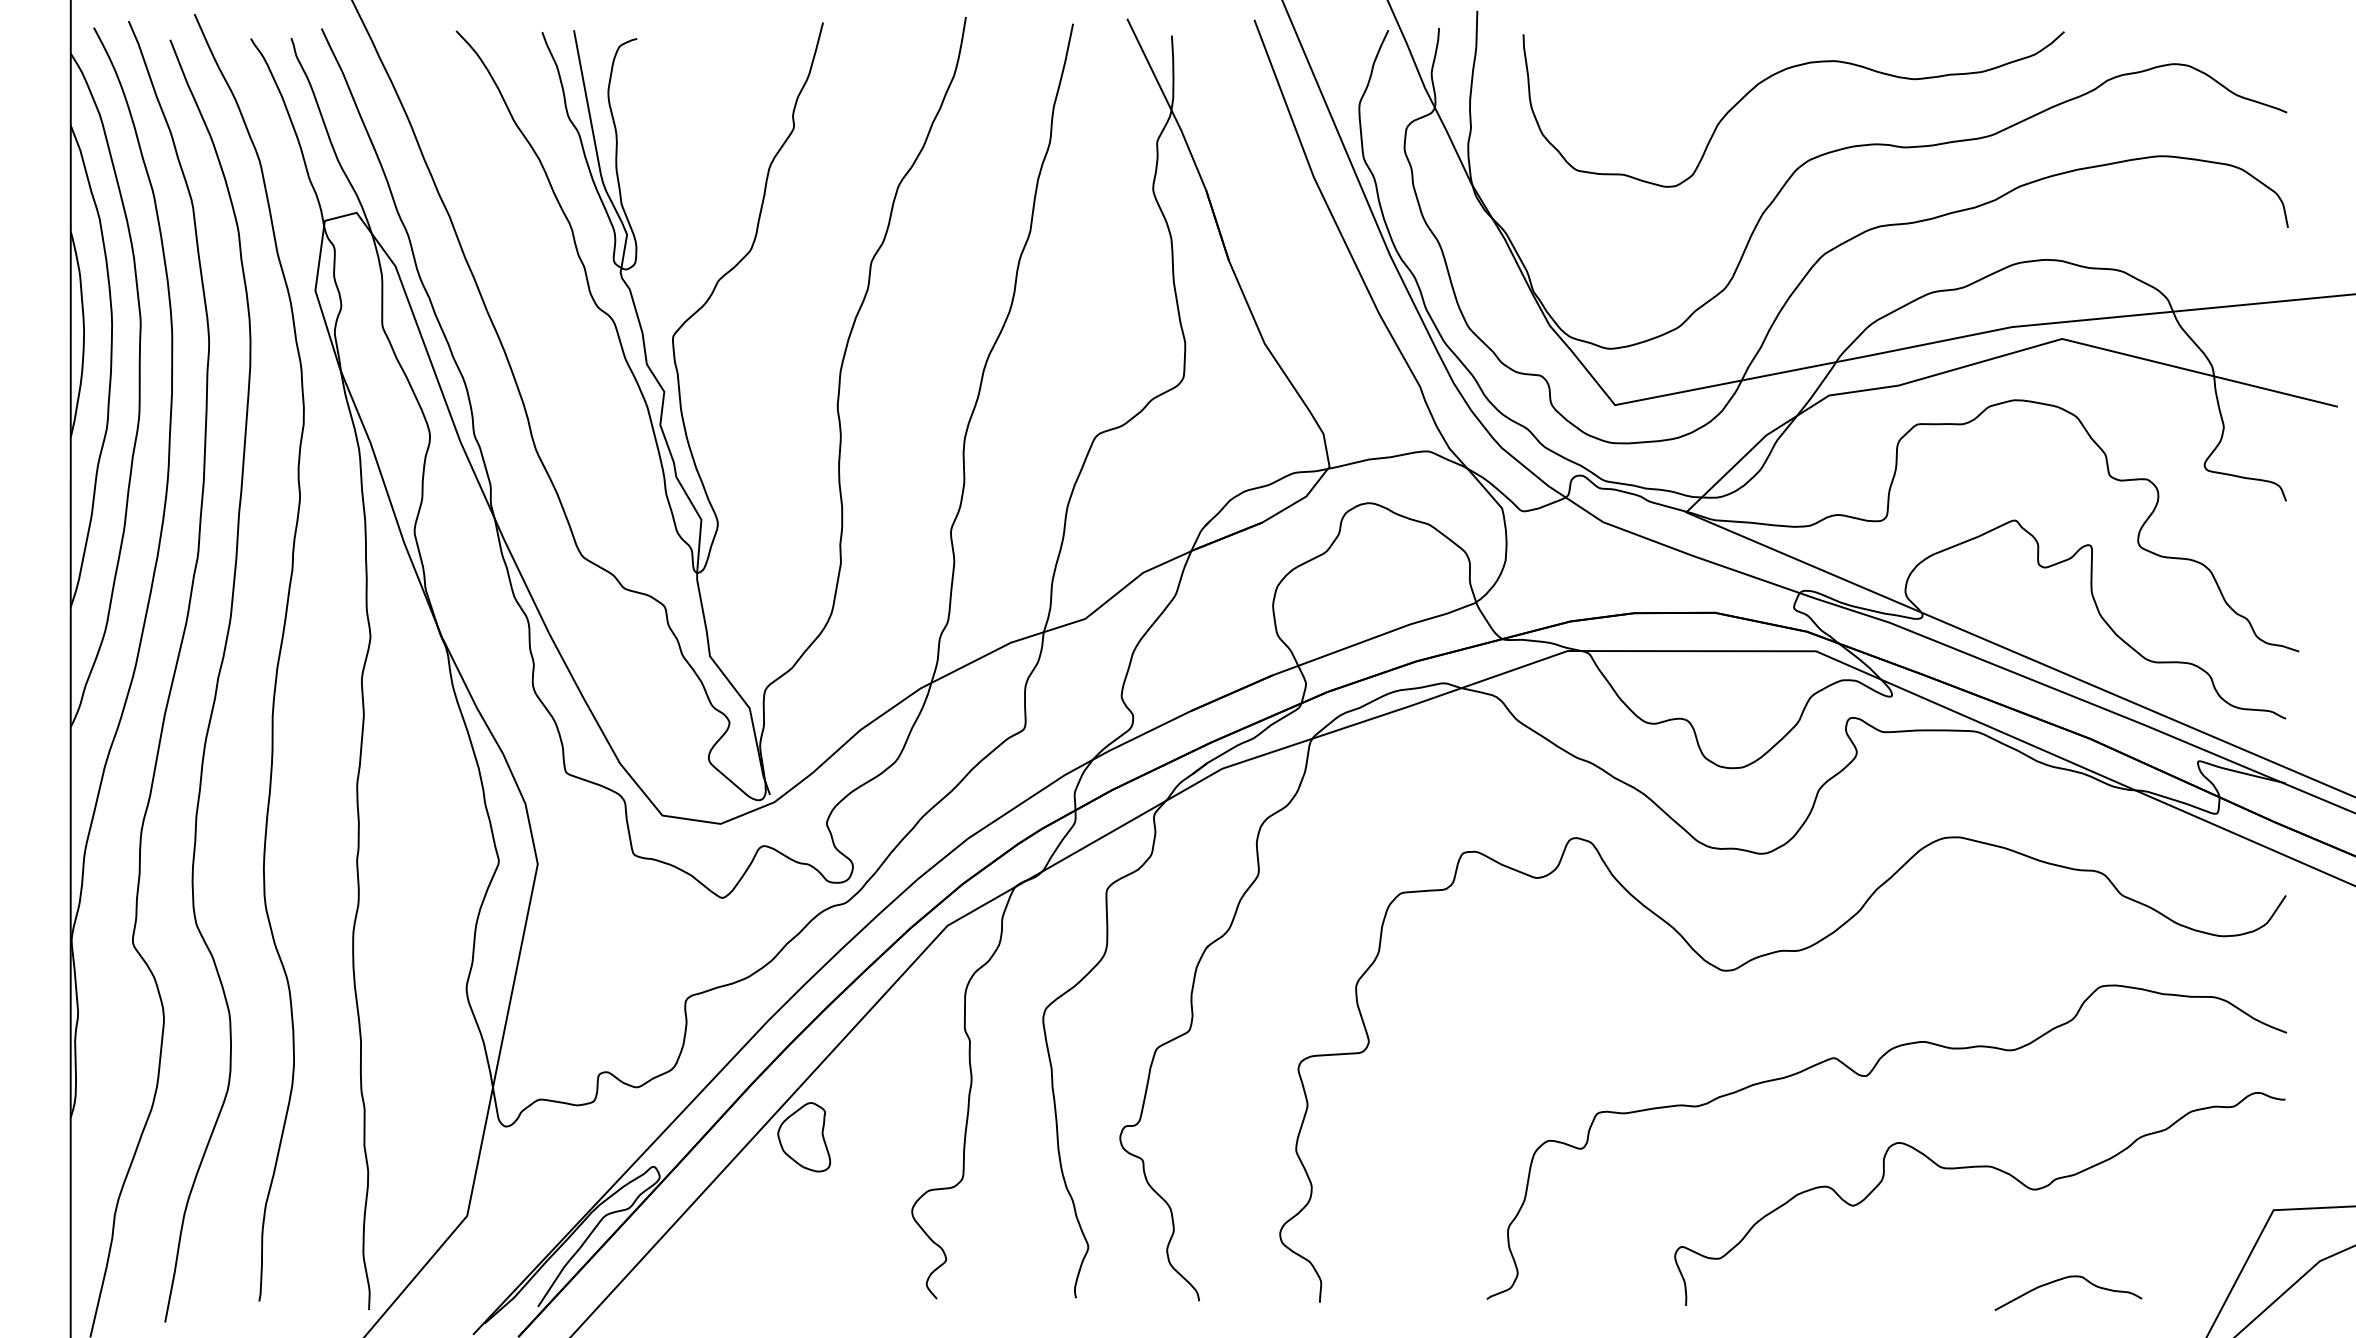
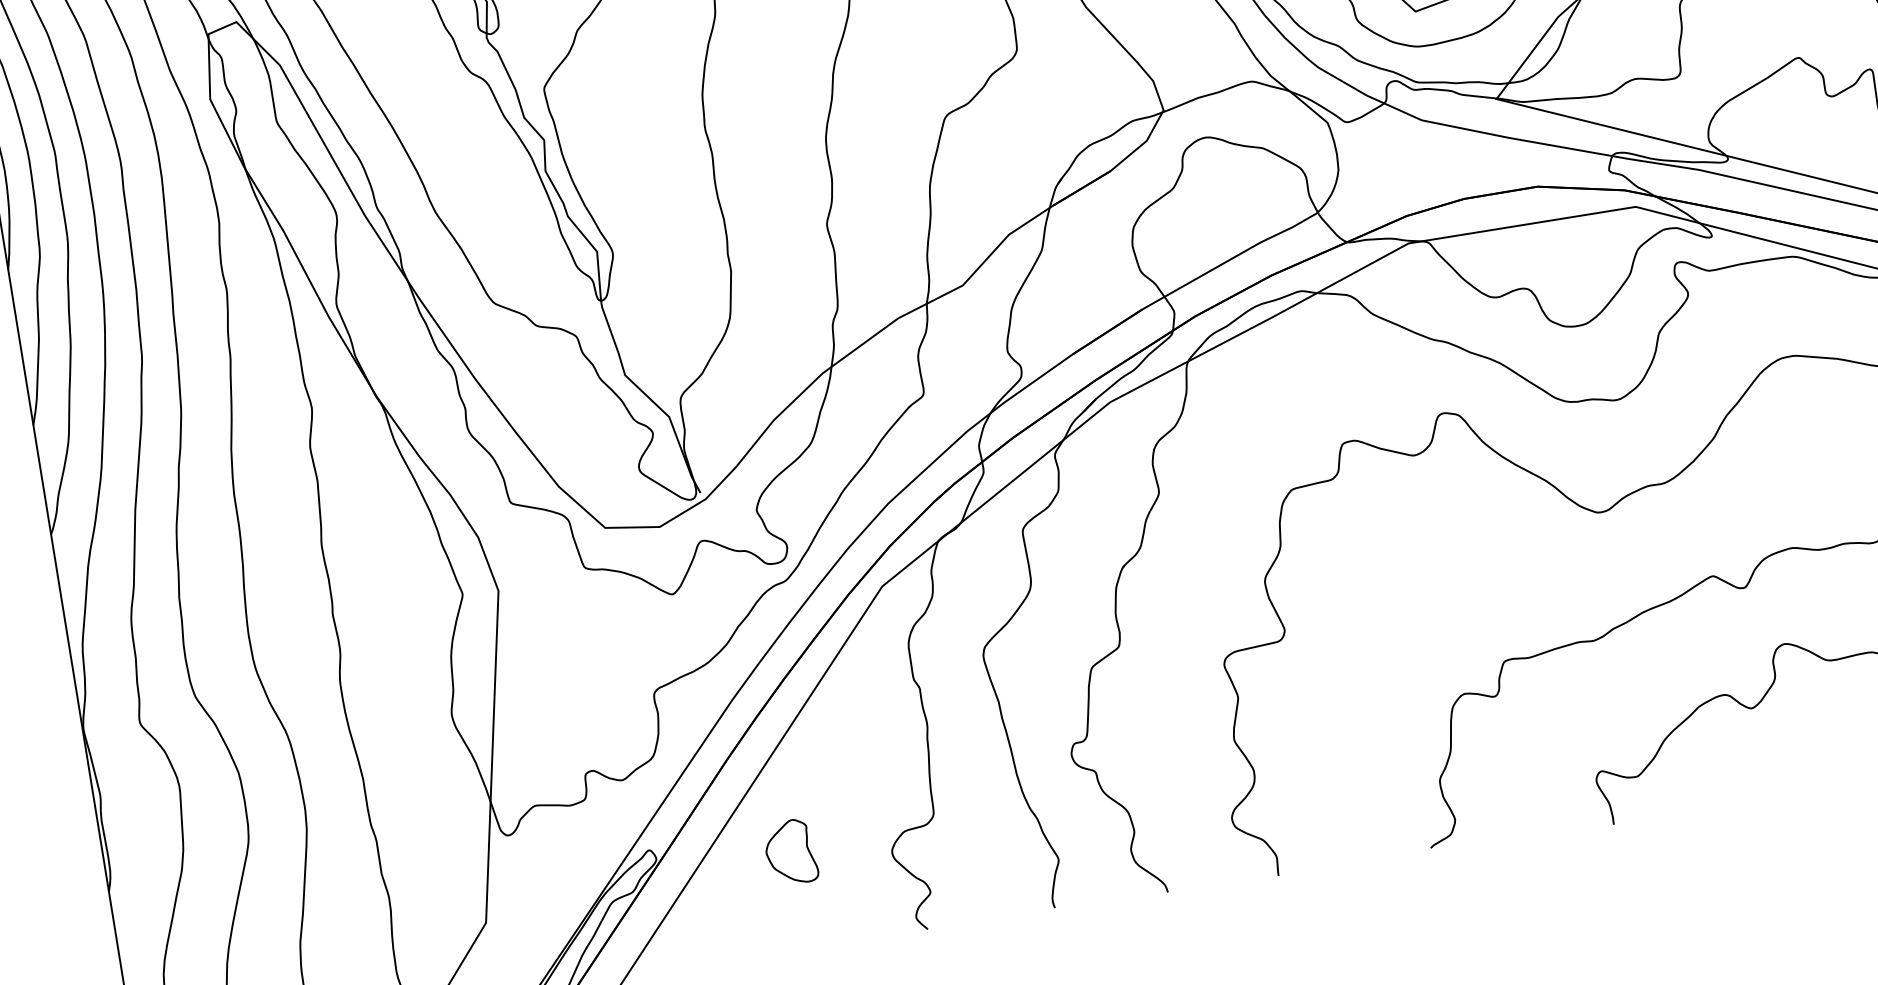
part: (804, 1137) -> (791, 852), moved

